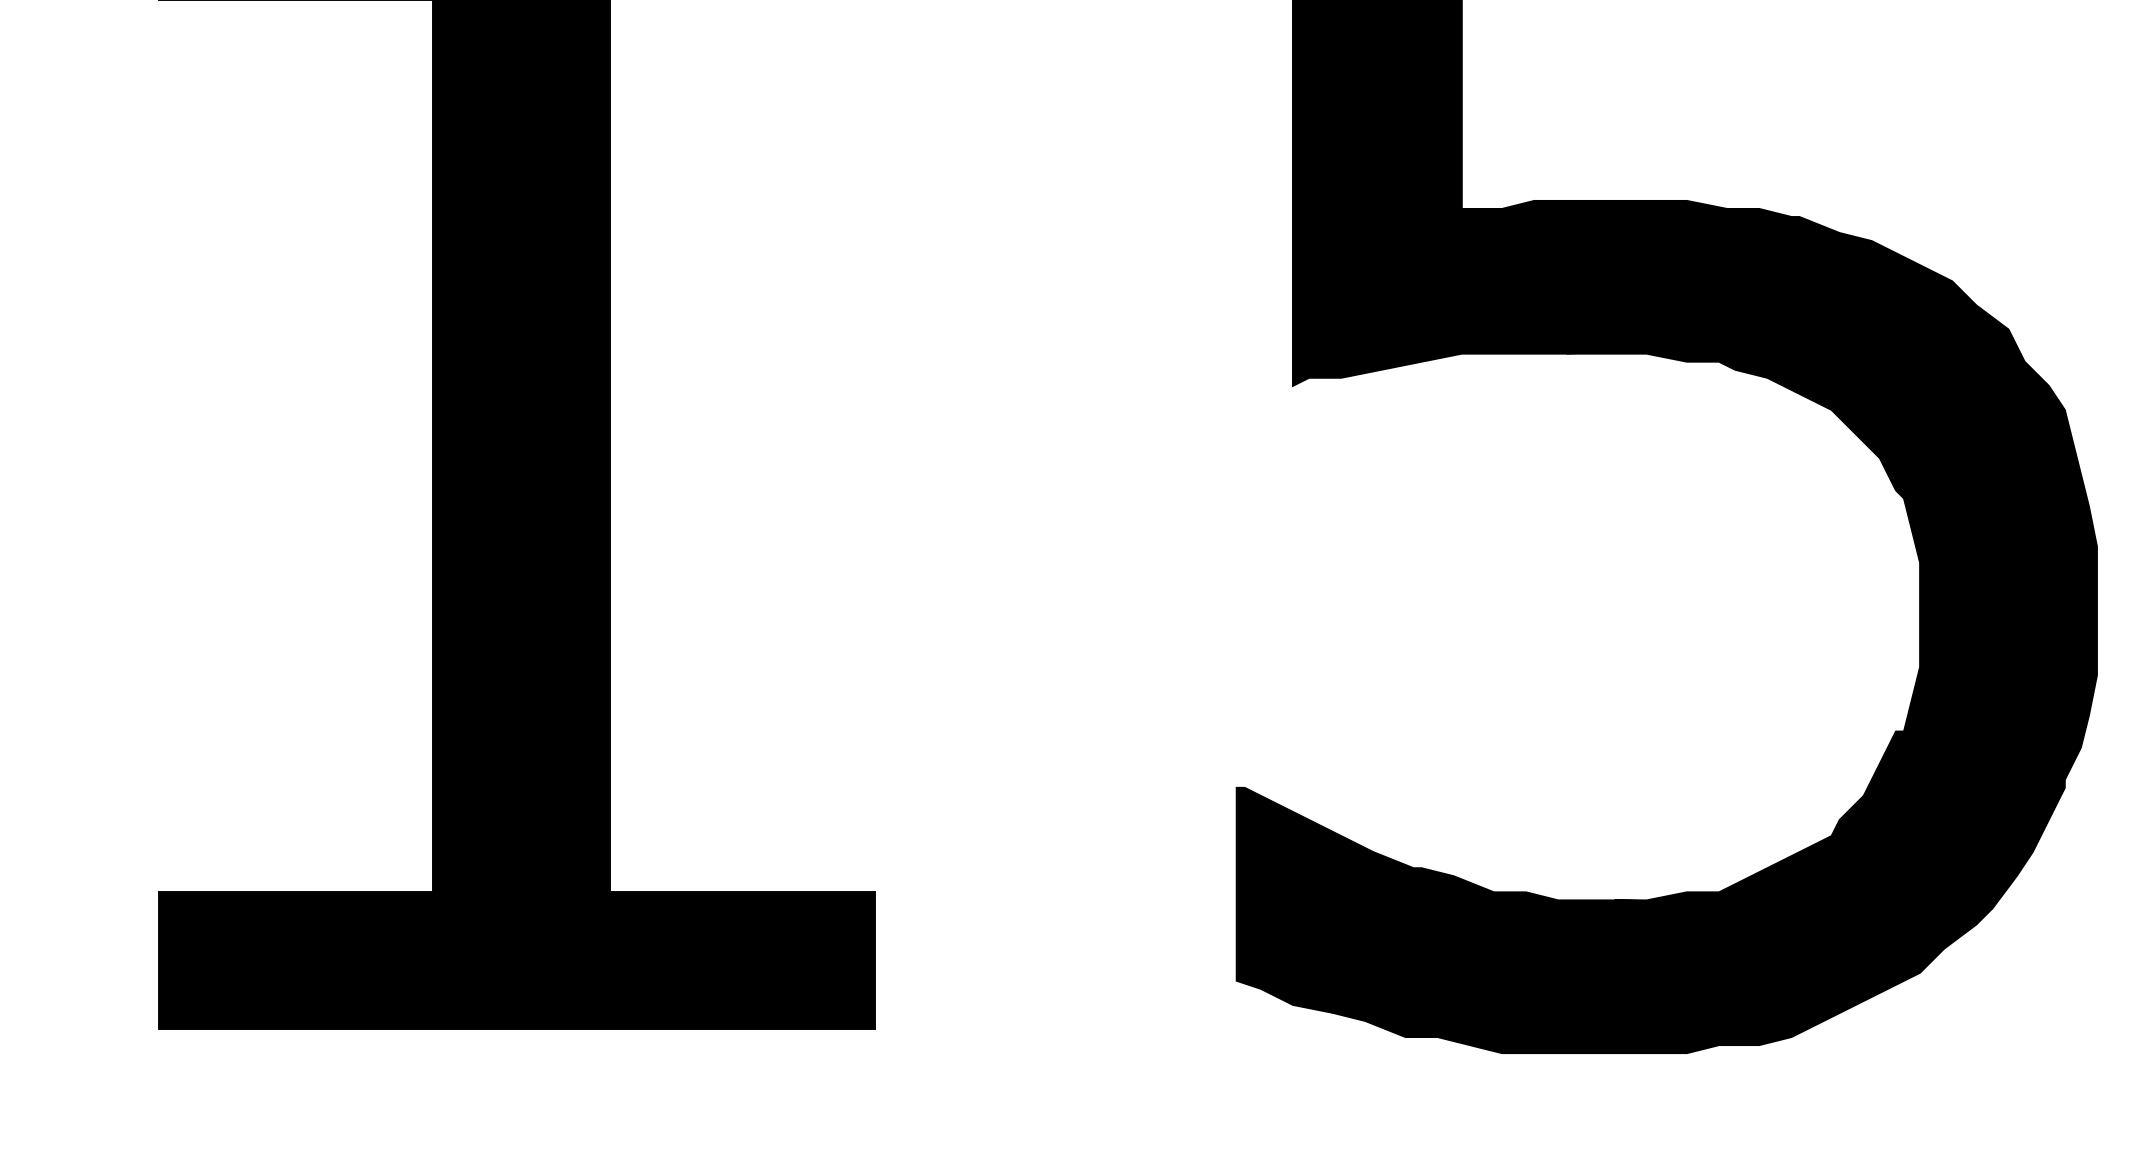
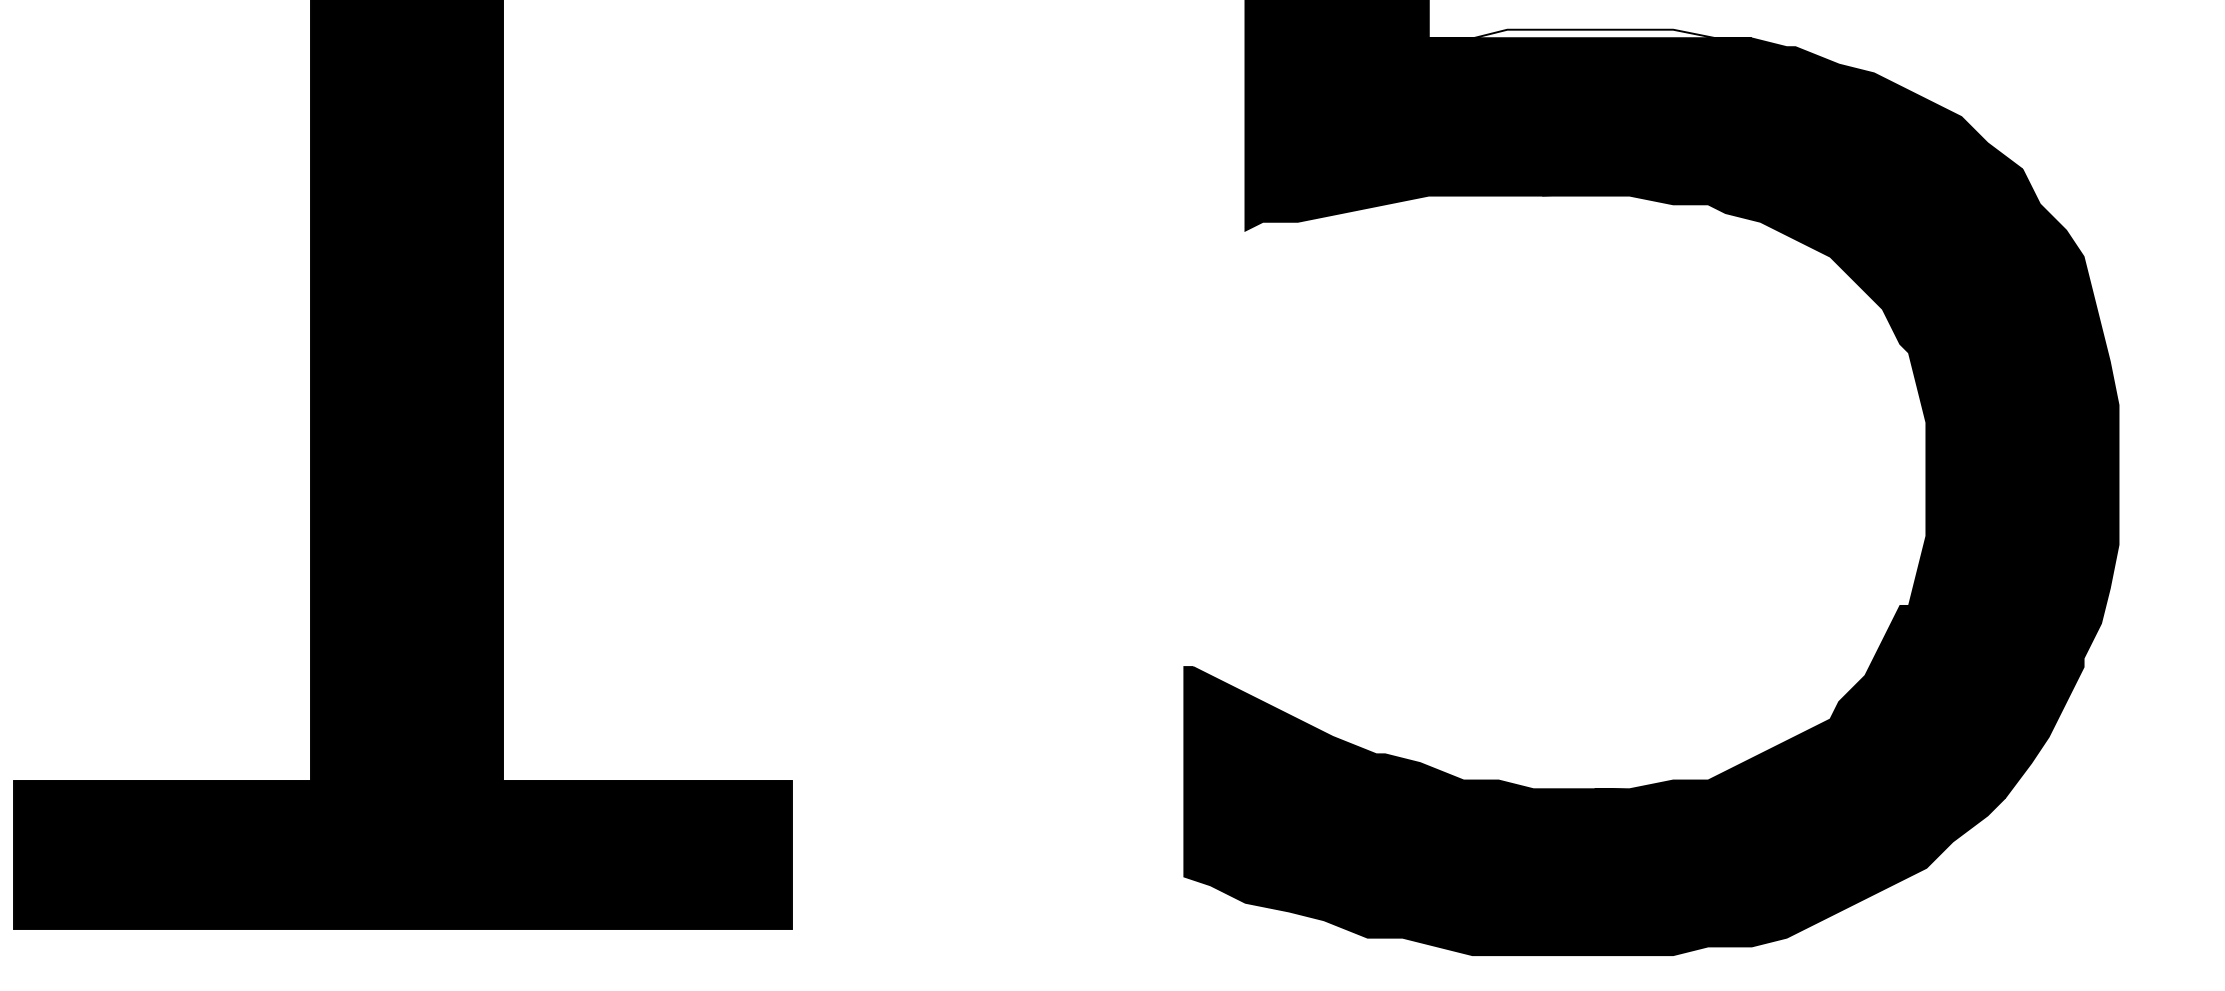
fill: (1610, 204) -> (1590, 33), removed

